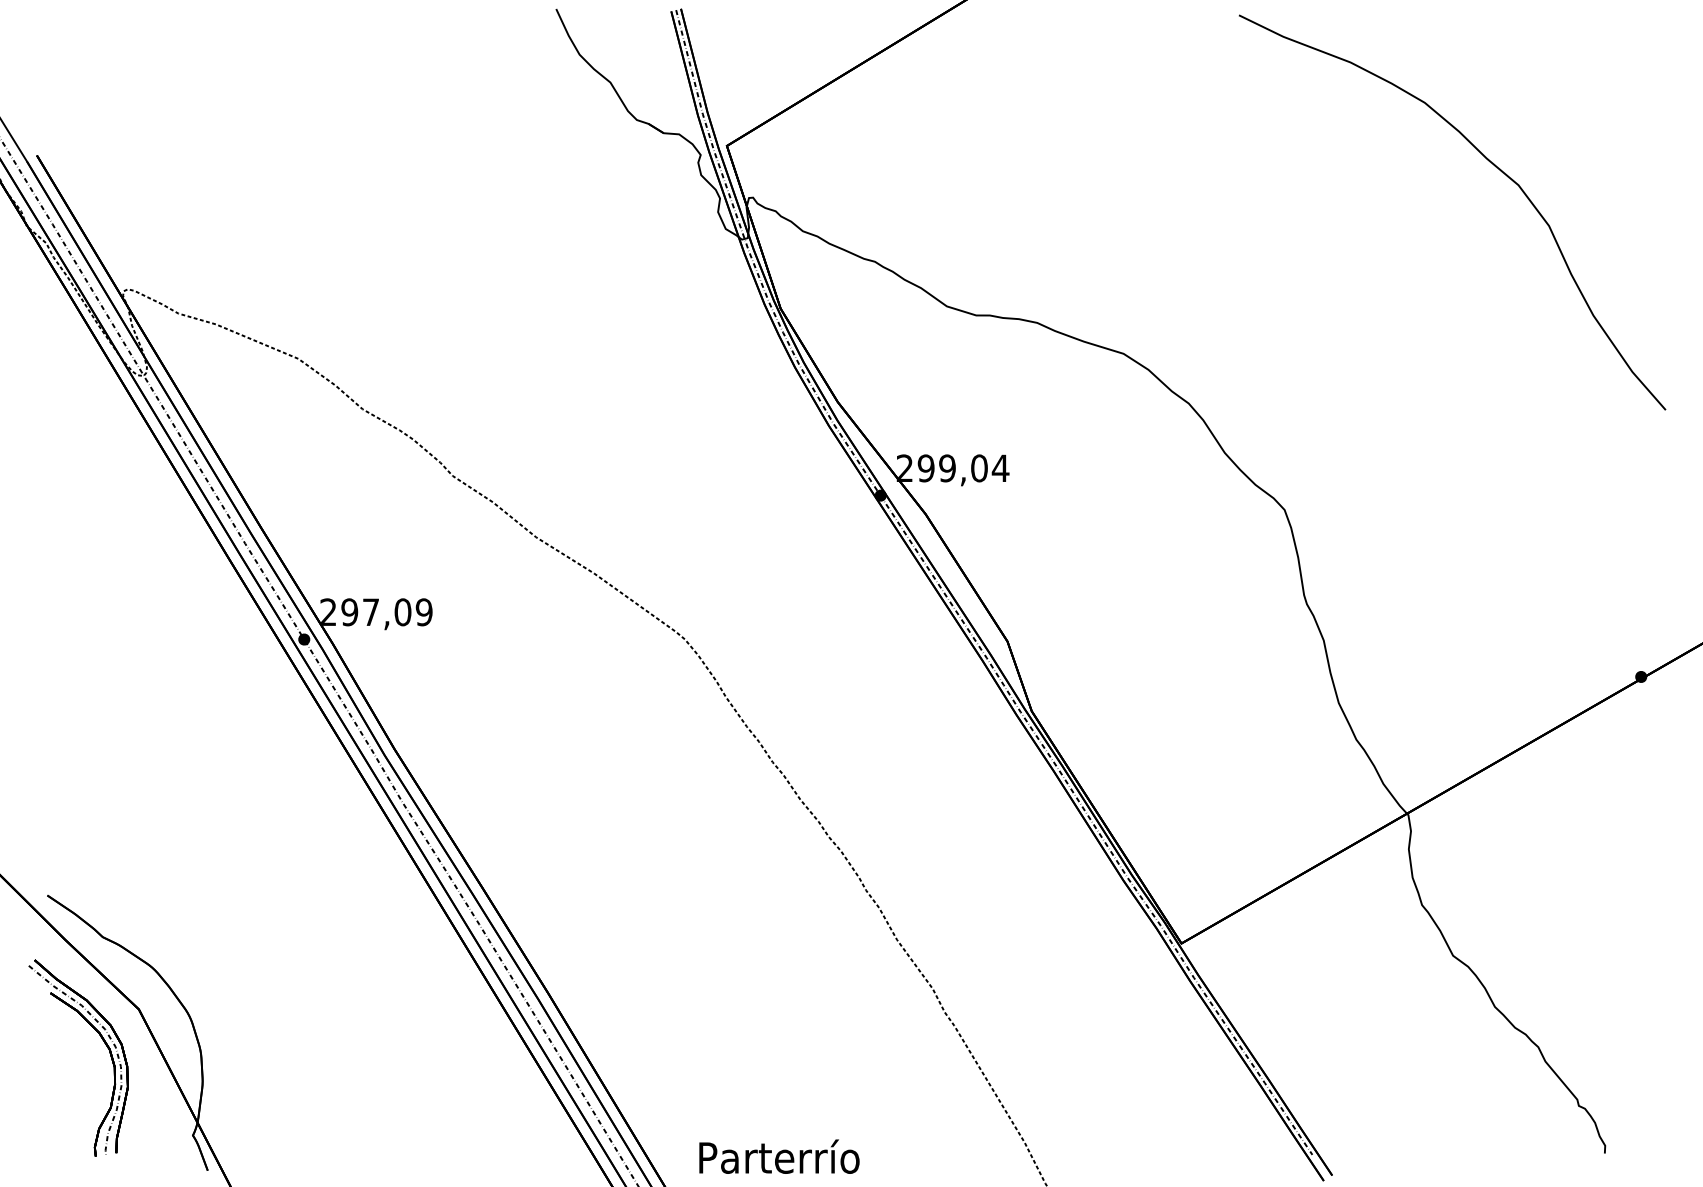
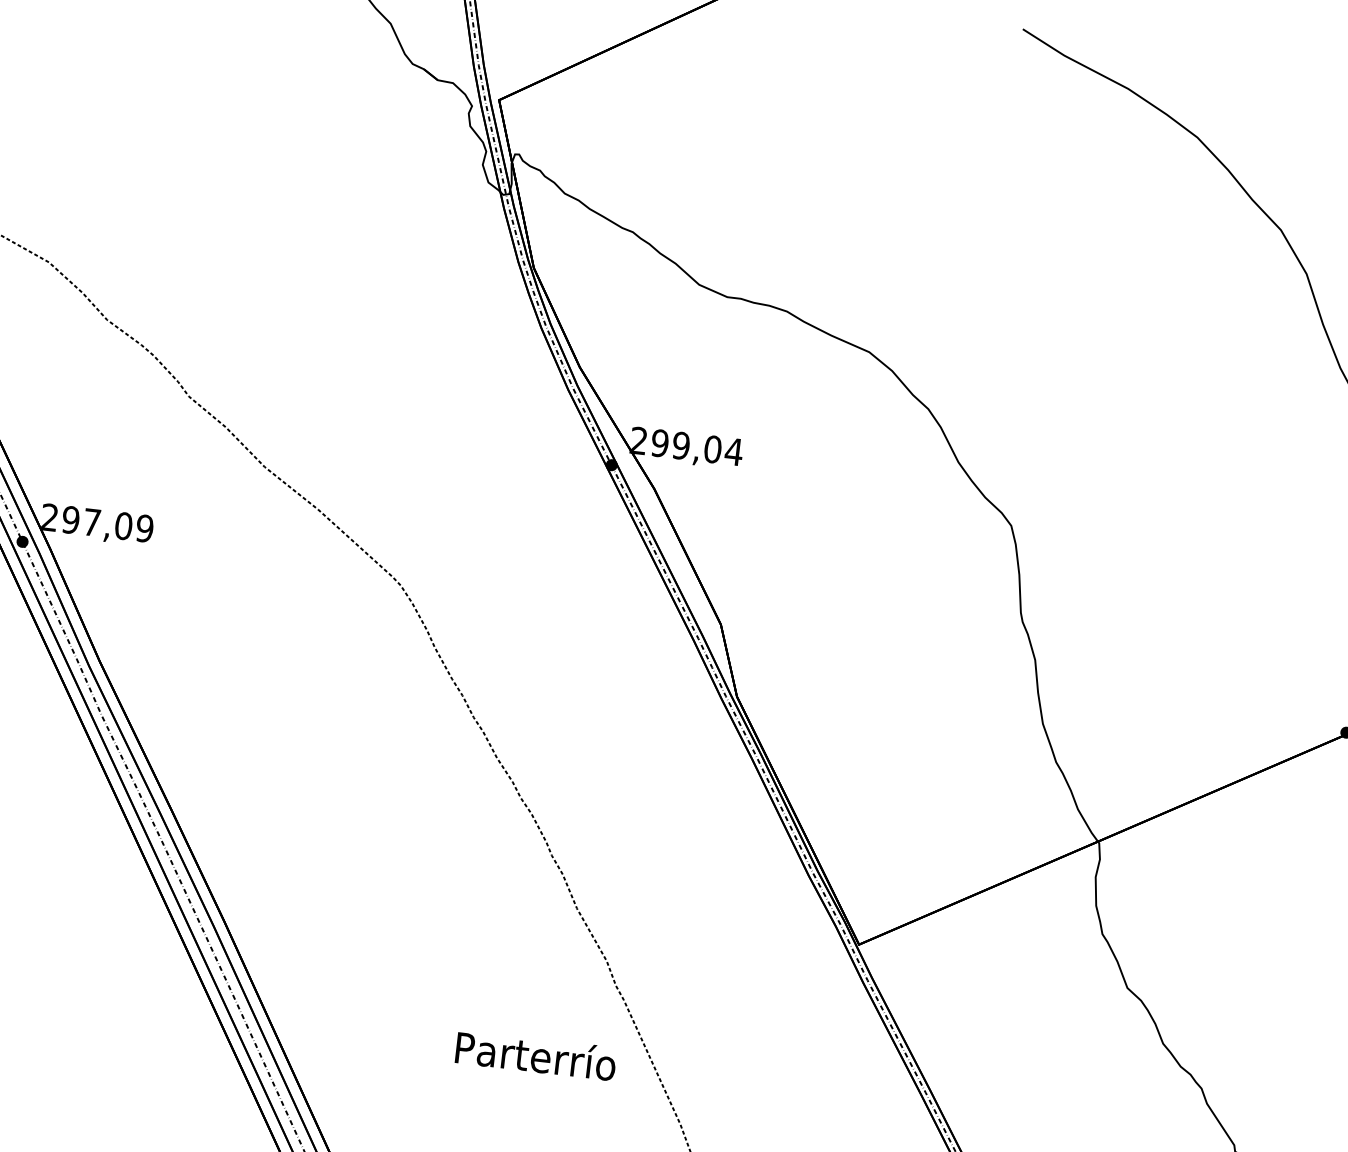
text: (779, 1156) -> (536, 1055), moved

